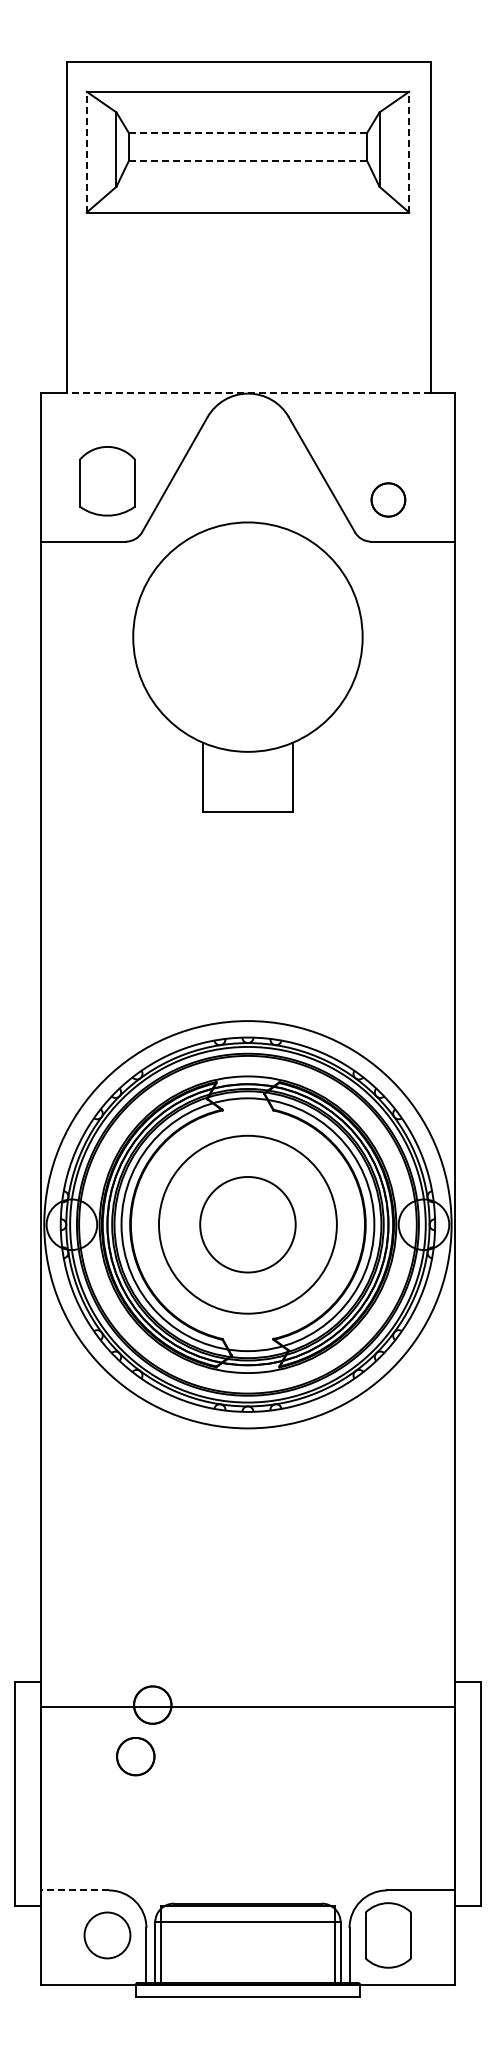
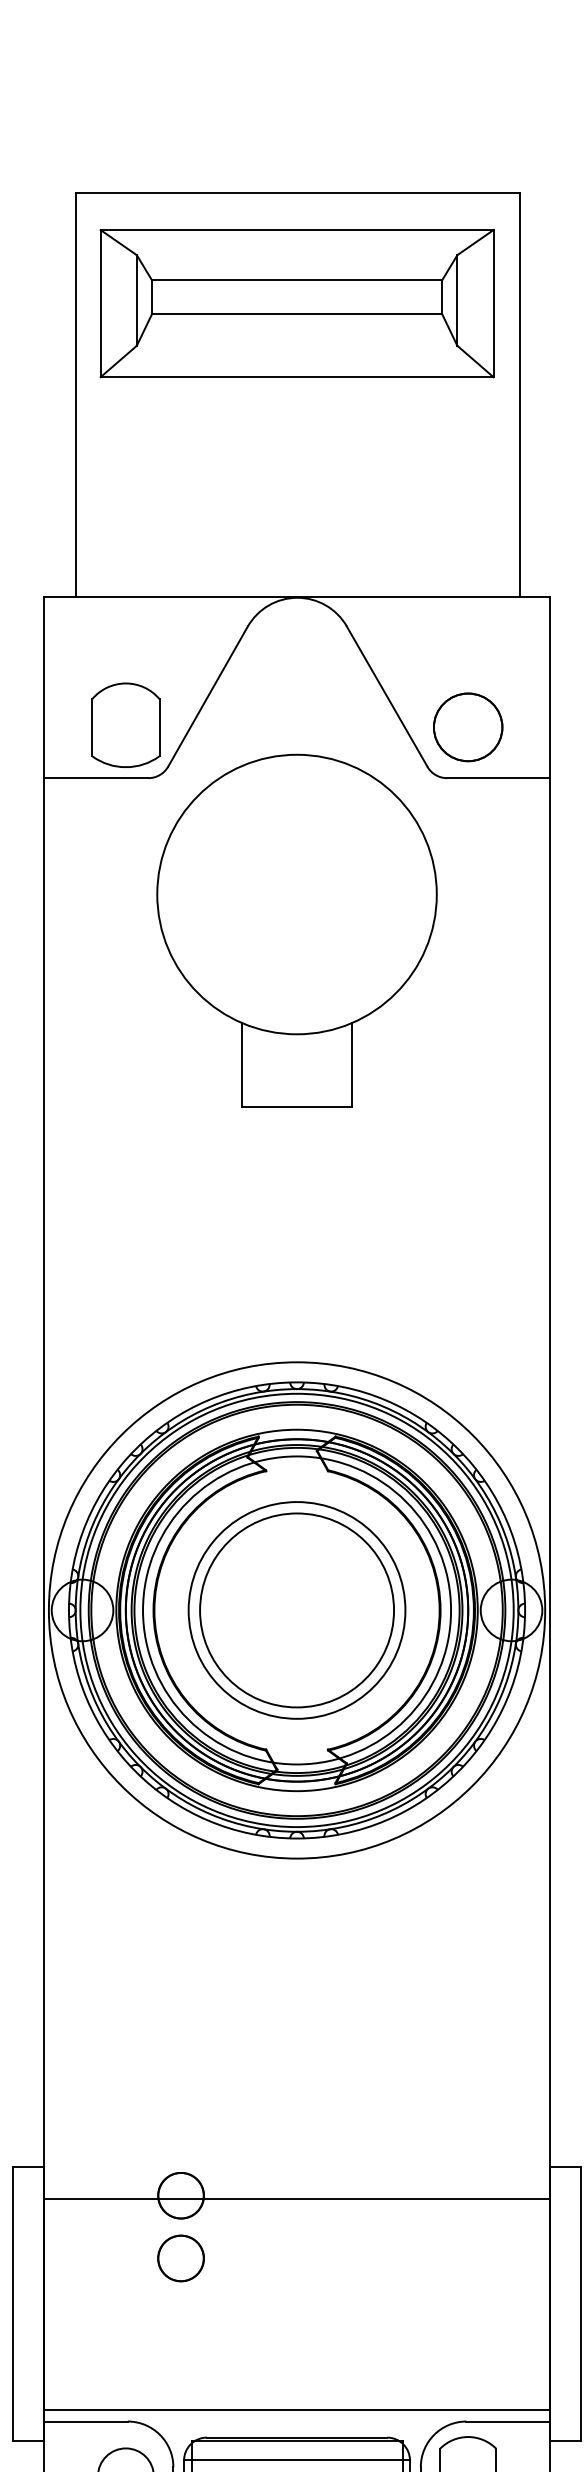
line: (247, 132) -> (296, 279), dashed -> solid
line: (86, 151) -> (100, 302), dashed -> solid
line: (409, 151) -> (493, 302), dashed -> solid
line: (248, 161) -> (297, 314), dashed -> solid
line: (248, 393) -> (297, 597), dashed -> solid
part: (107, 481) -> (125, 725), moved
part: (388, 499) -> (468, 726), size x1.67
circle: (247, 1224) -> (296, 1610), size x1.67
part: (135, 1756) -> (180, 2258), moved
line: (247, 1880) -> (296, 2409), added
line: (74, 1890) -> (85, 2421), dashed -> solid

